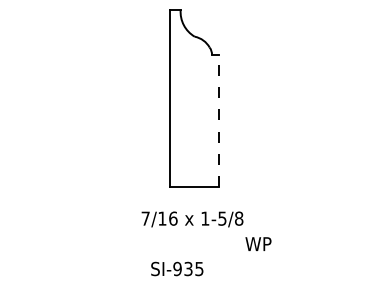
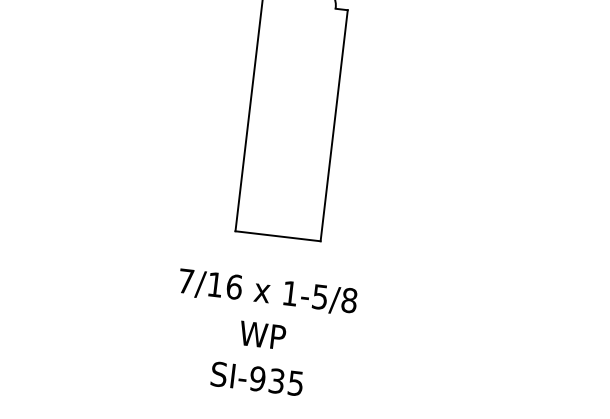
line: (218, 120) -> (333, 124), dashed -> solid
text: (258, 243) -> (262, 334), moved
text: (177, 268) -> (257, 378), moved

